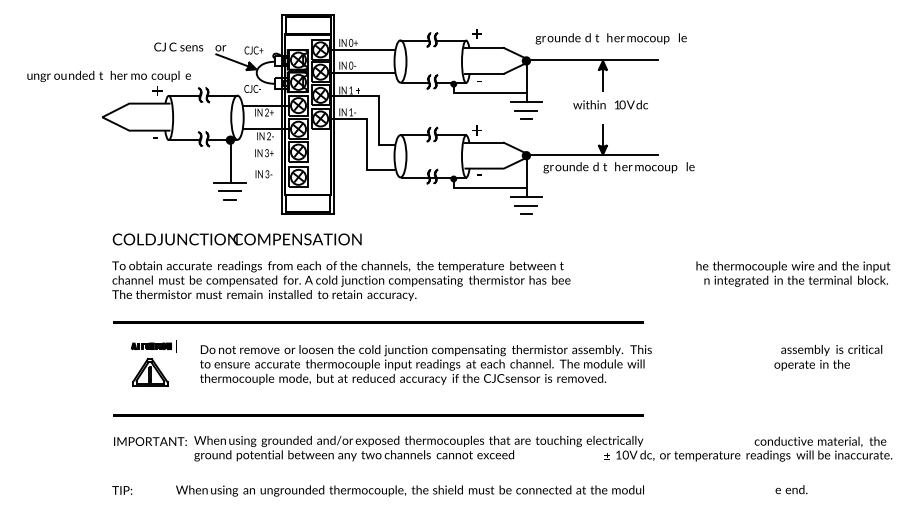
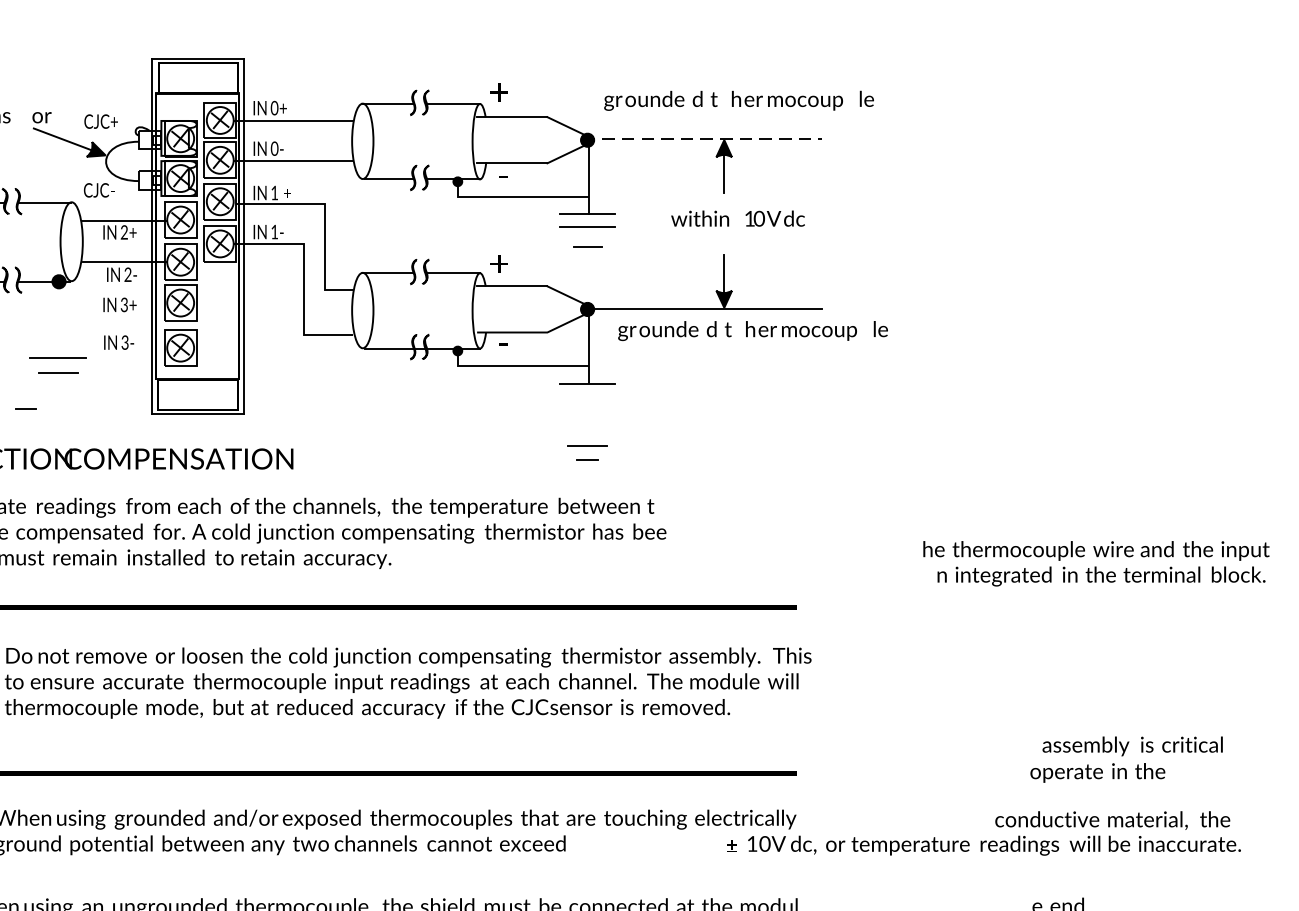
line: (591, 60) -> (703, 139), solid -> dashed
part: (525, 114) -> (585, 235), size x1.4
line: (230, 163) -> (59, 323), removed
line: (229, 199) -> (25, 409), moved
part: (525, 209) -> (585, 451), moved
text: (793, 273) -> (1096, 562), moved
text: (828, 357) -> (1126, 759), moved

